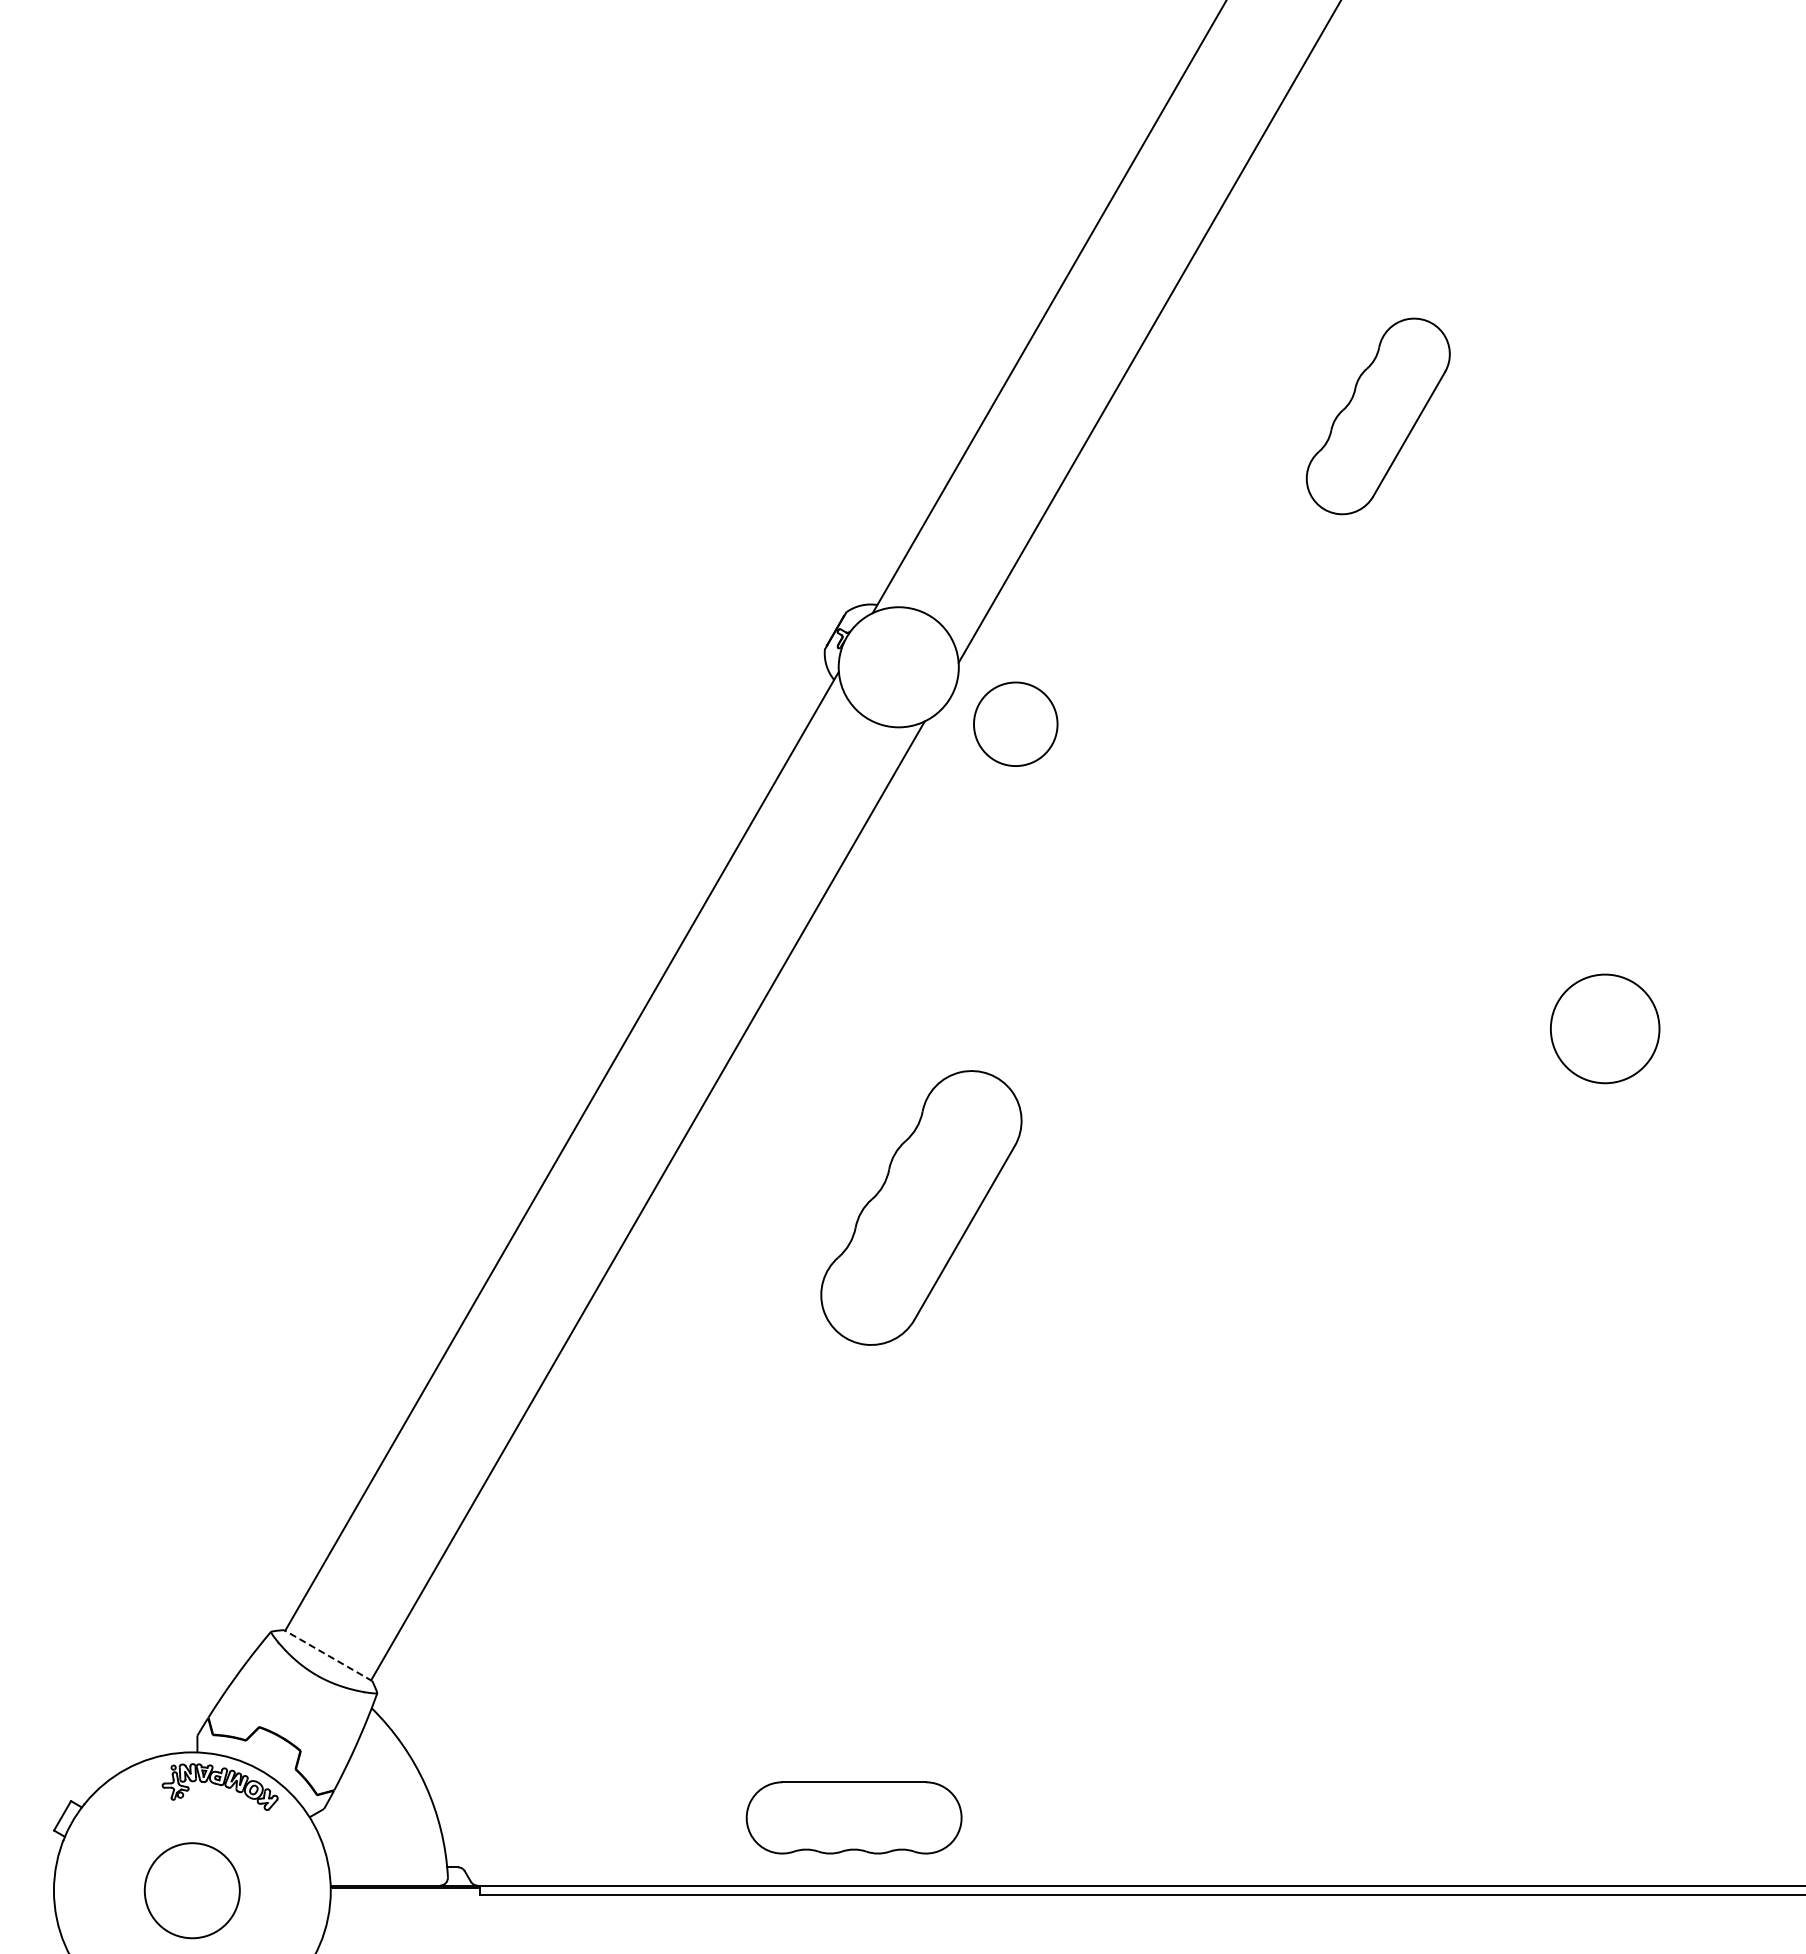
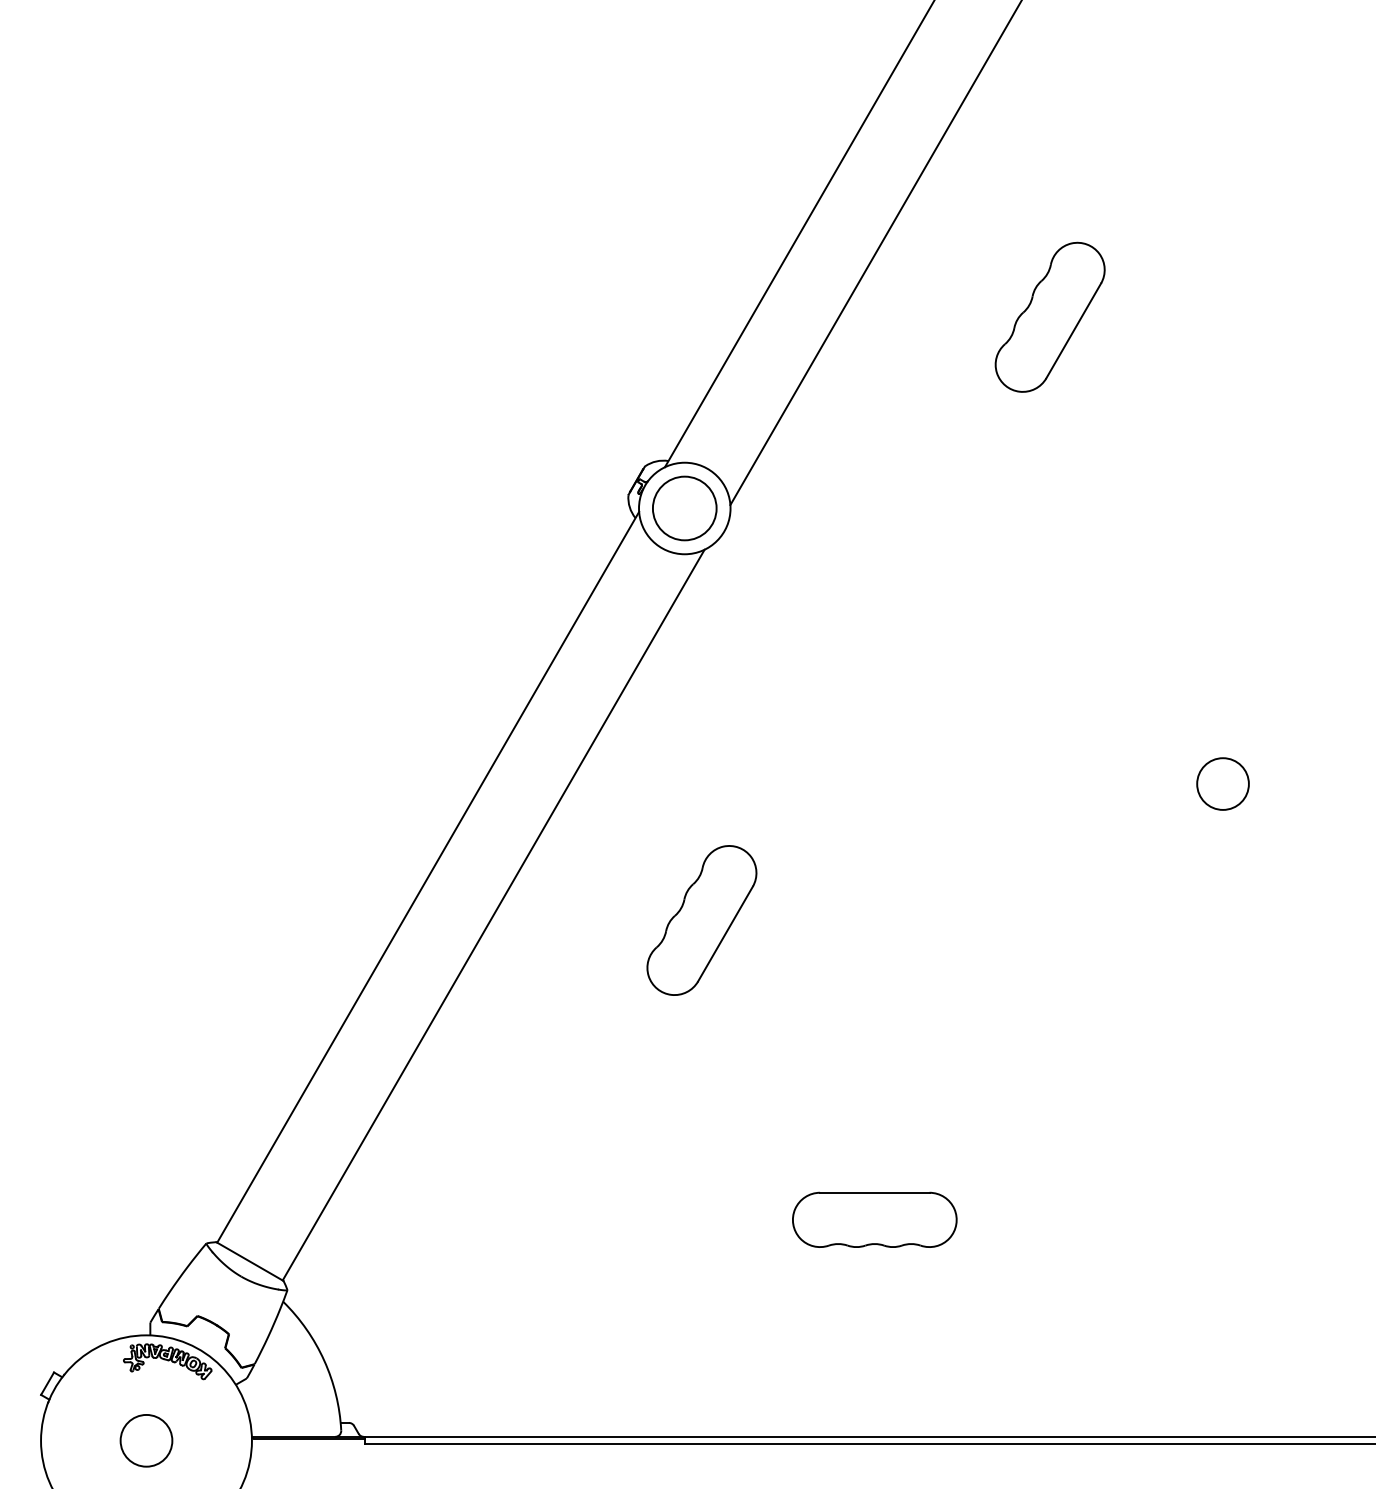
circle: (1015, 723) -> (684, 507), moved
circle: (1605, 1028) -> (1223, 783), size x0.62
part: (920, 1207) -> (701, 920), size x0.71
line: (328, 1655) -> (250, 1261), dashed -> solid
part: (853, 1817) -> (874, 1219), moved
circle: (192, 1890) -> (146, 1440), size x0.71

